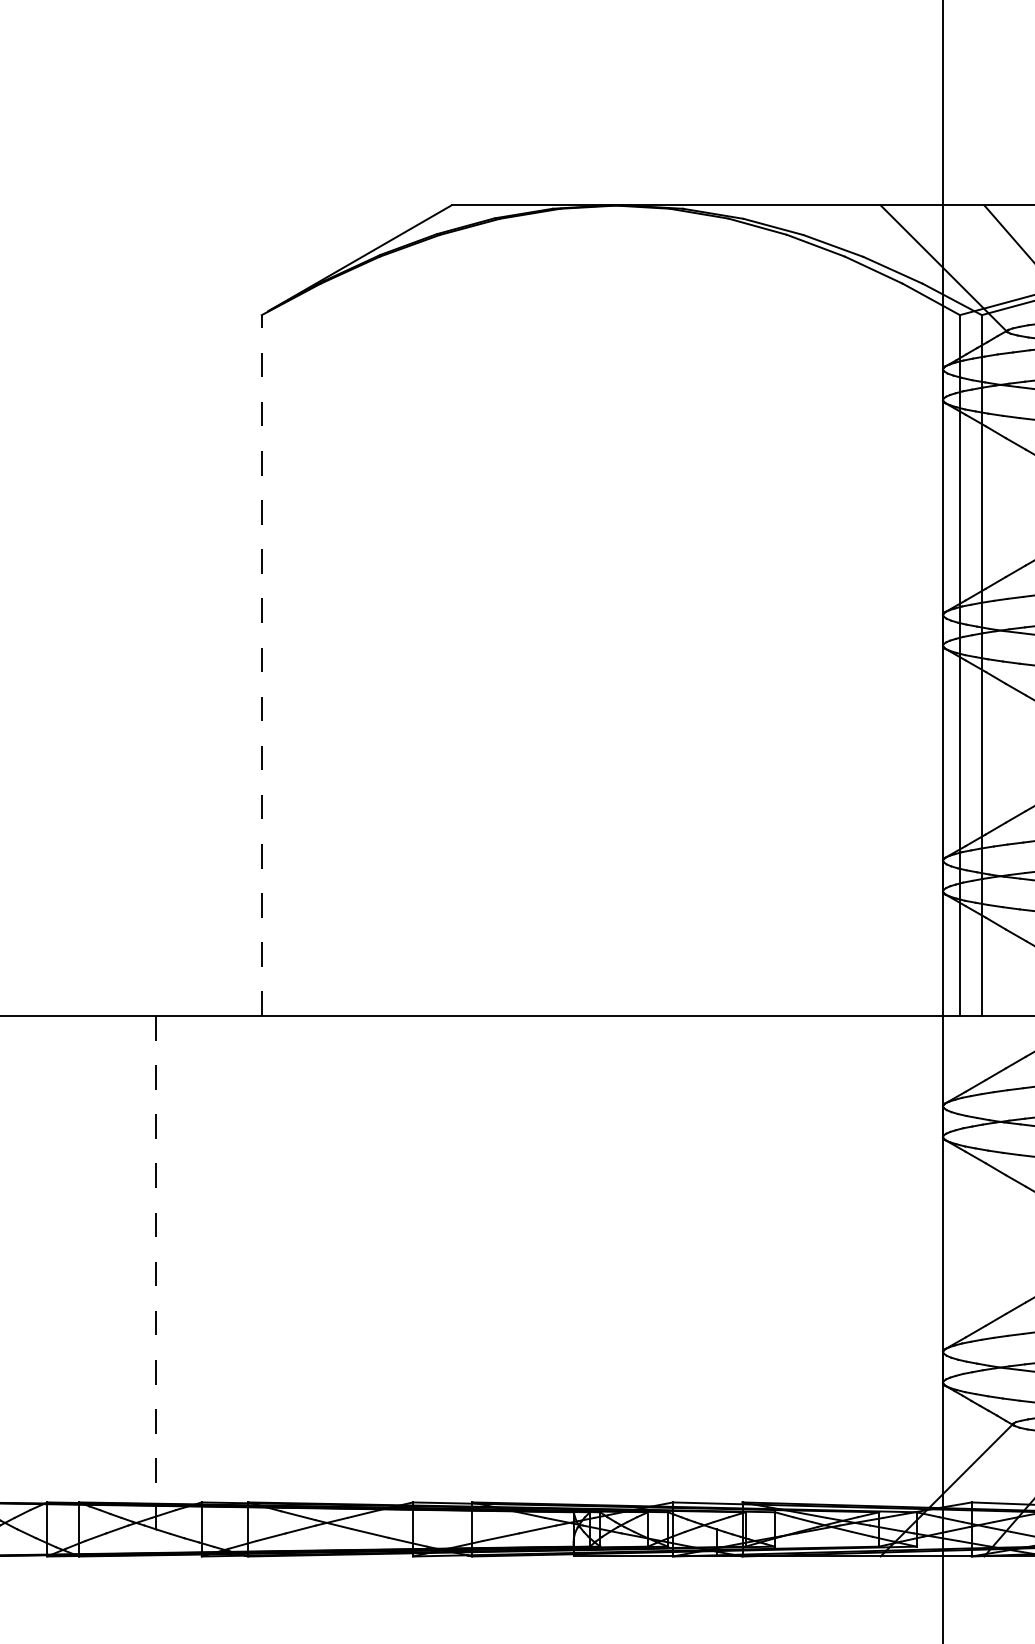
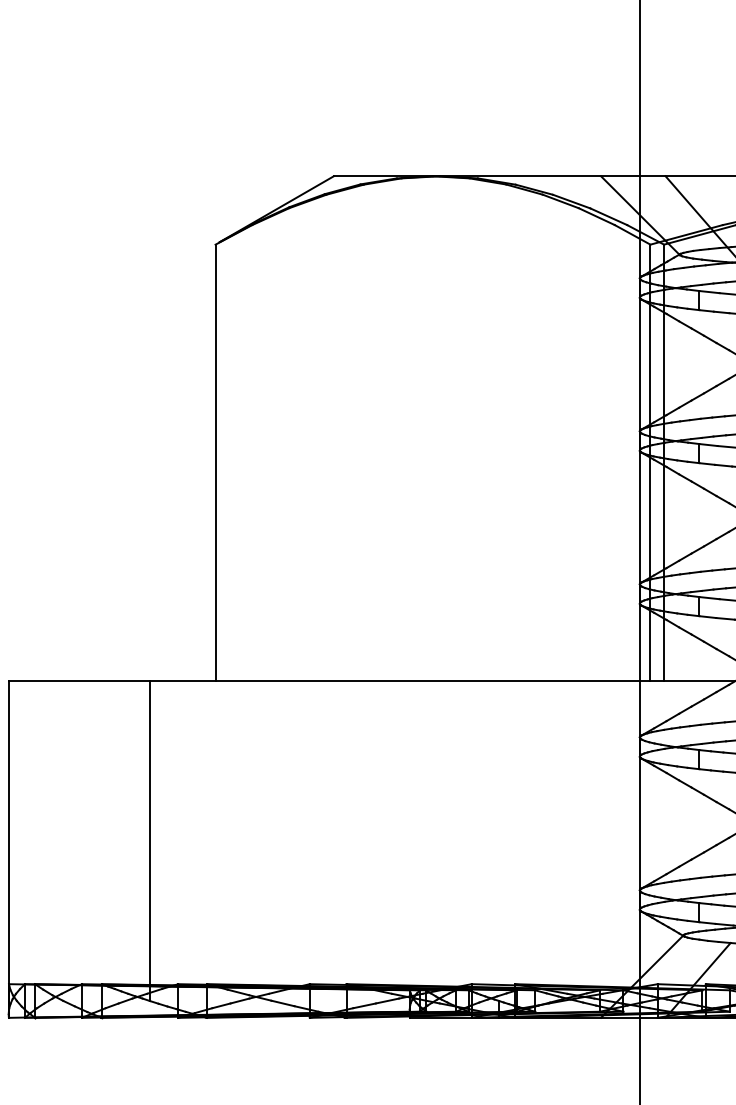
line: (261, 664) -> (215, 462), dashed -> solid
line: (155, 1273) -> (149, 841), dashed -> solid

